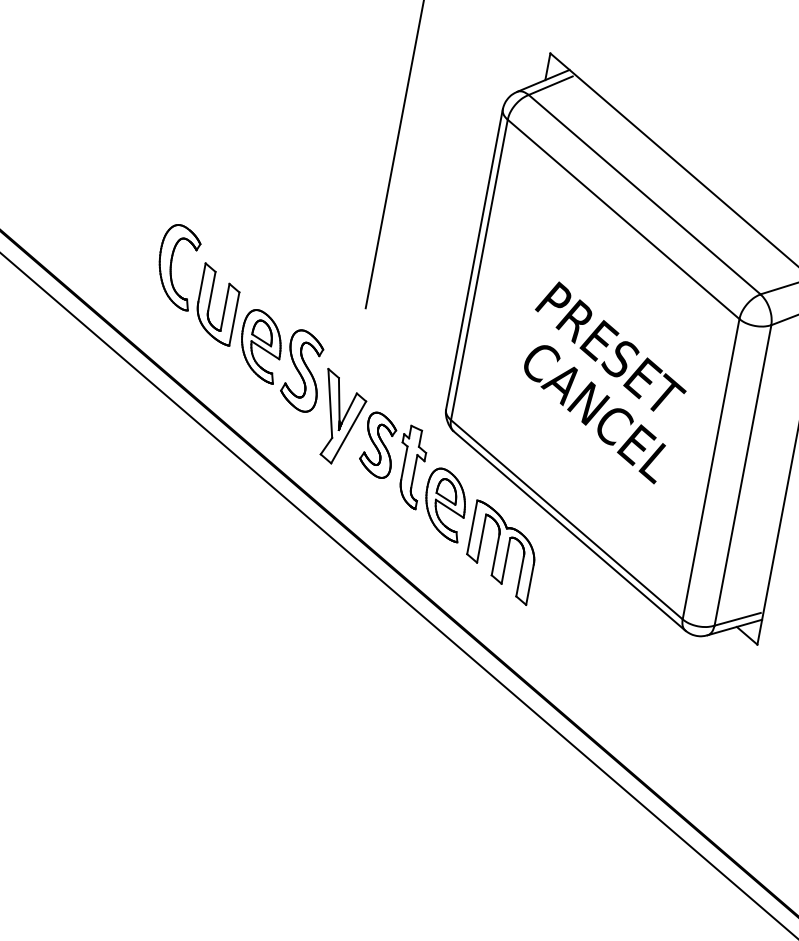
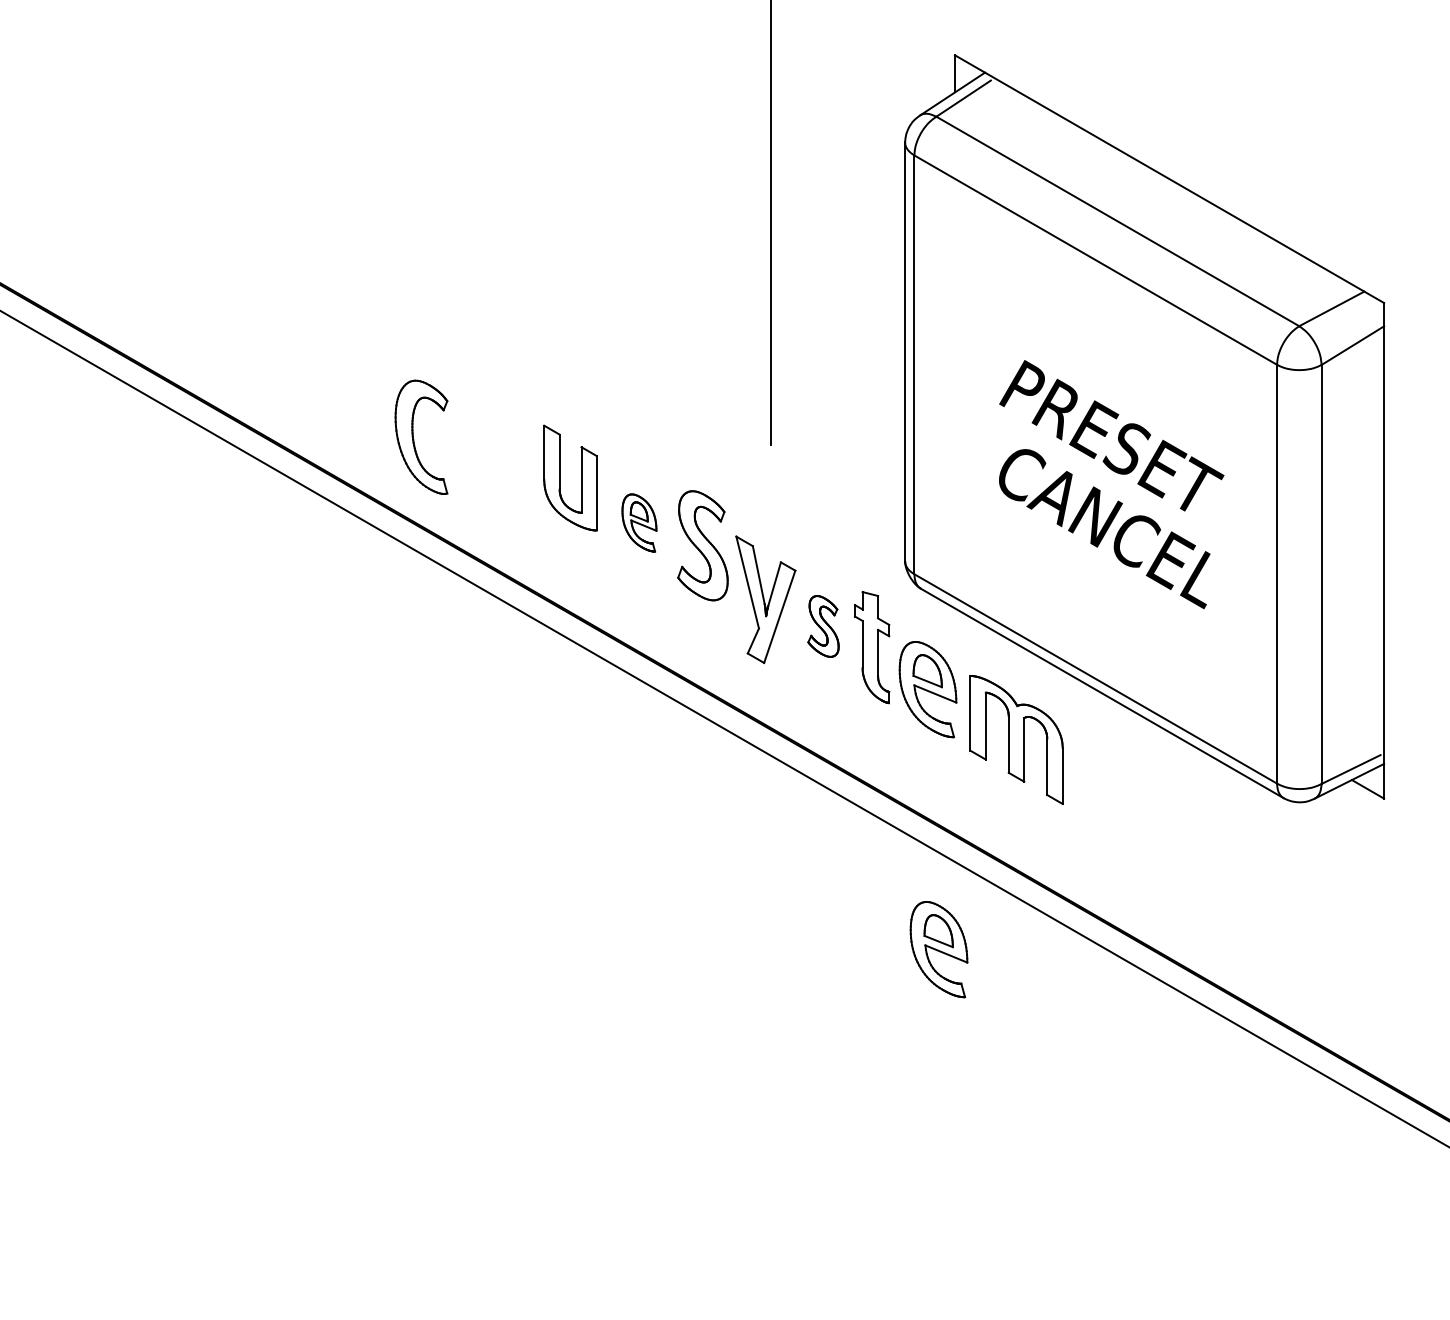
part: (171, 267) -> (414, 439), moved
part: (260, 345) -> (639, 522), size x0.6
part: (378, 445) -> (823, 626), size x0.7
part: (417, 692) -> (938, 949), added

